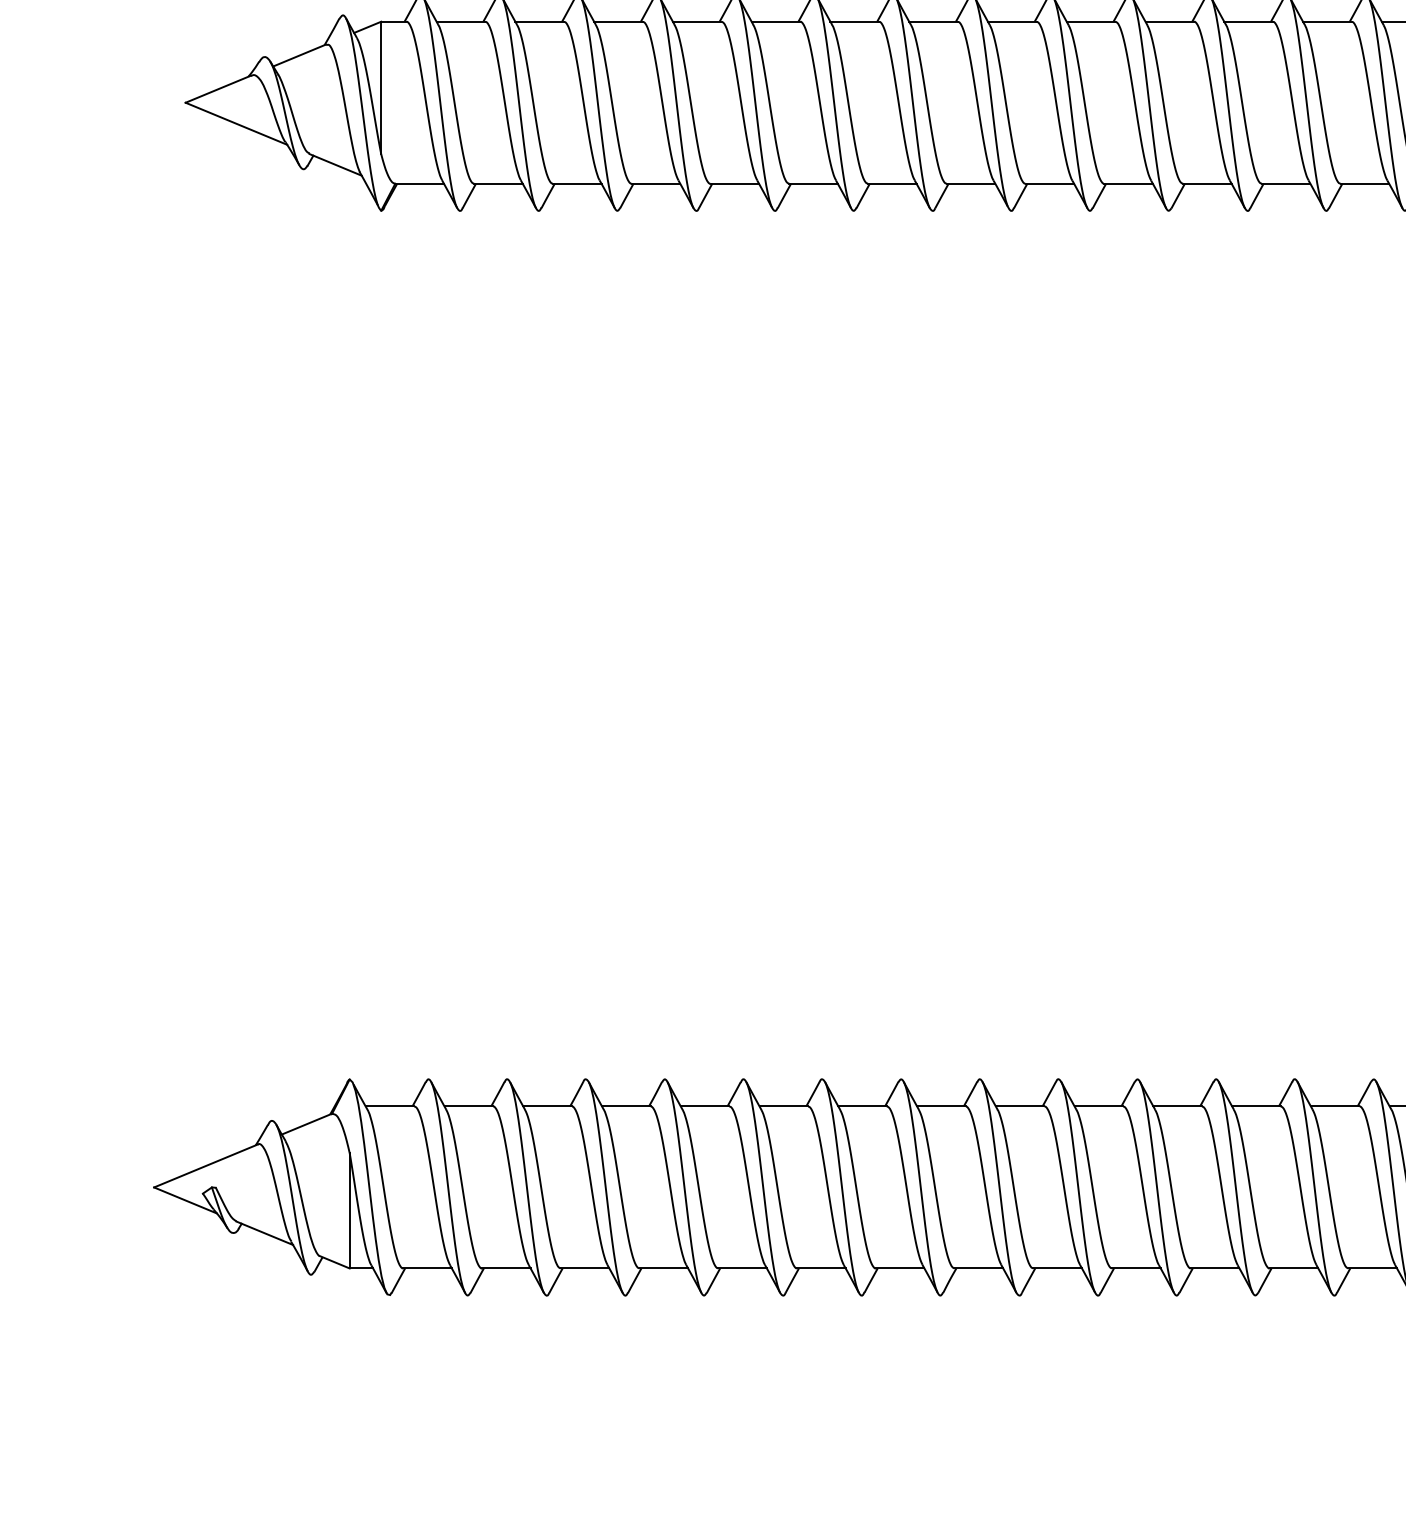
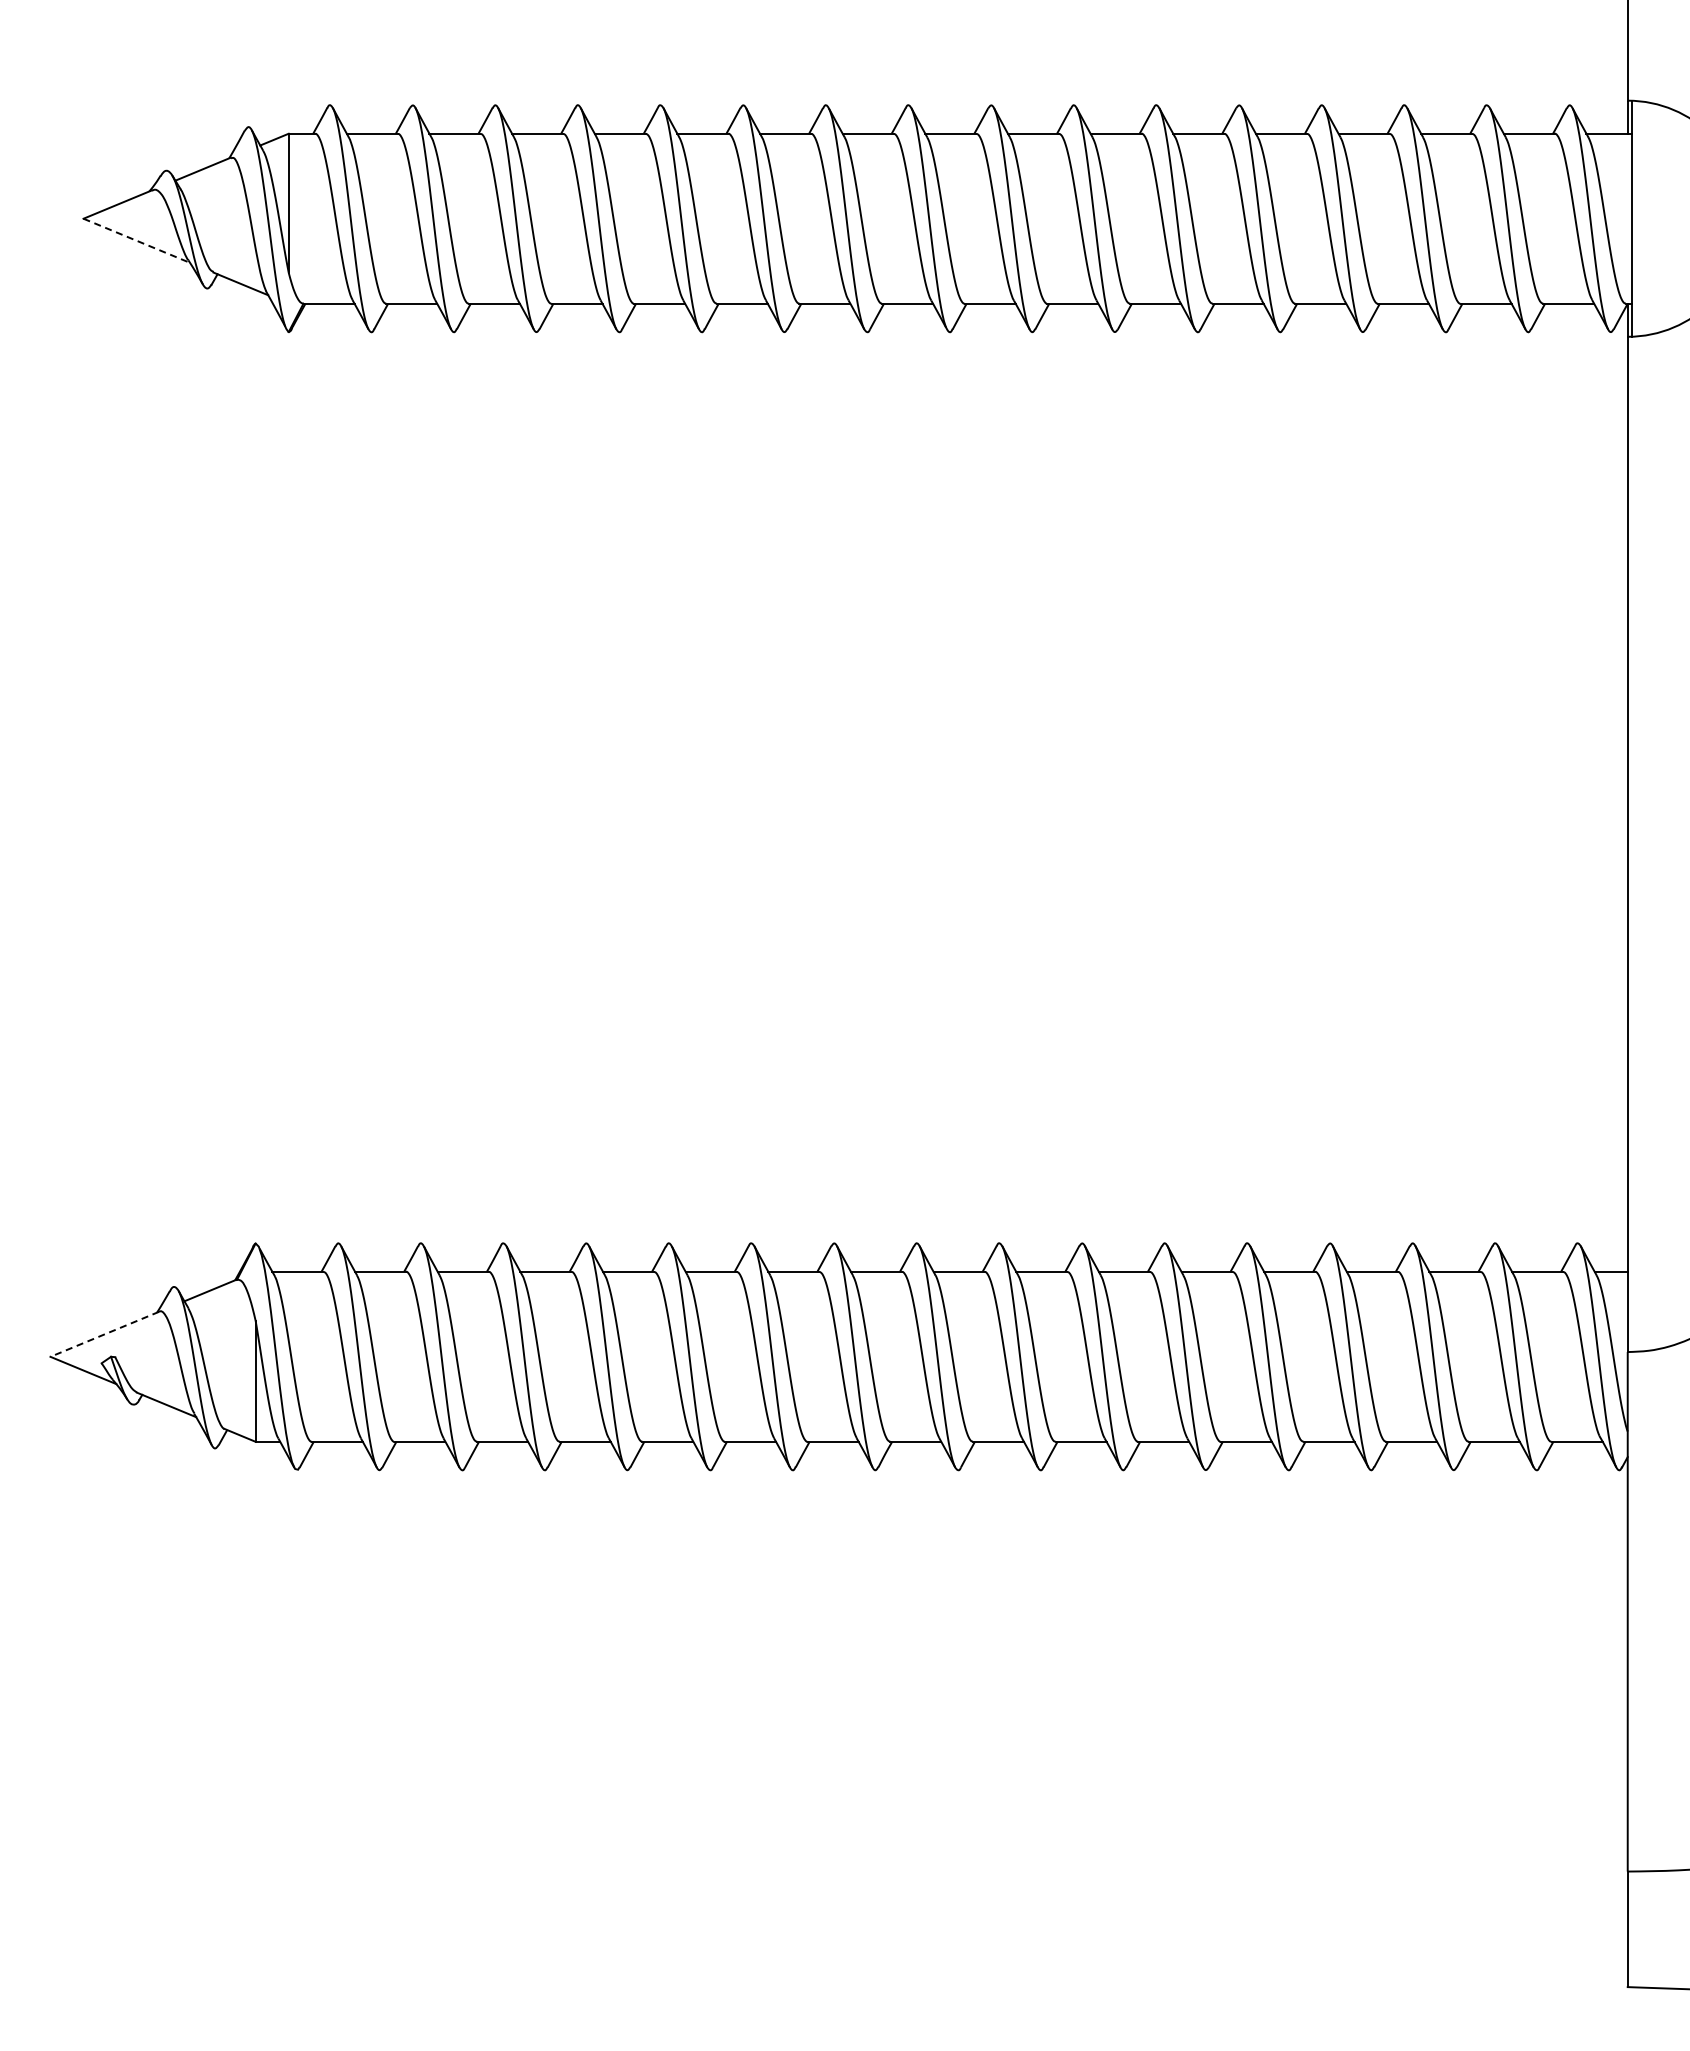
line: (236, 123) -> (136, 240), solid -> dashed
line: (205, 1166) -> (104, 1334), solid -> dashed

